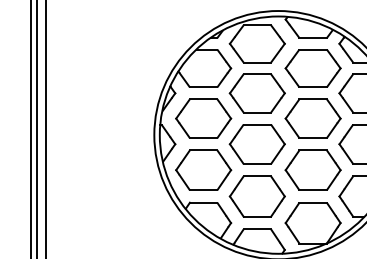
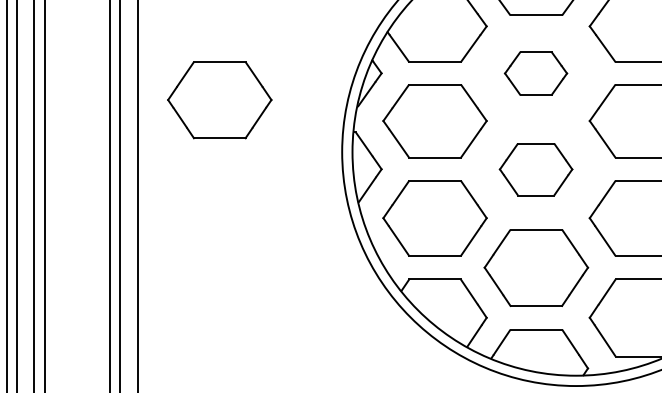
part: (256, 93) -> (534, 73), size x0.6
part: (88, 107) -> (218, 100), added
part: (256, 144) -> (534, 169), size x0.7

